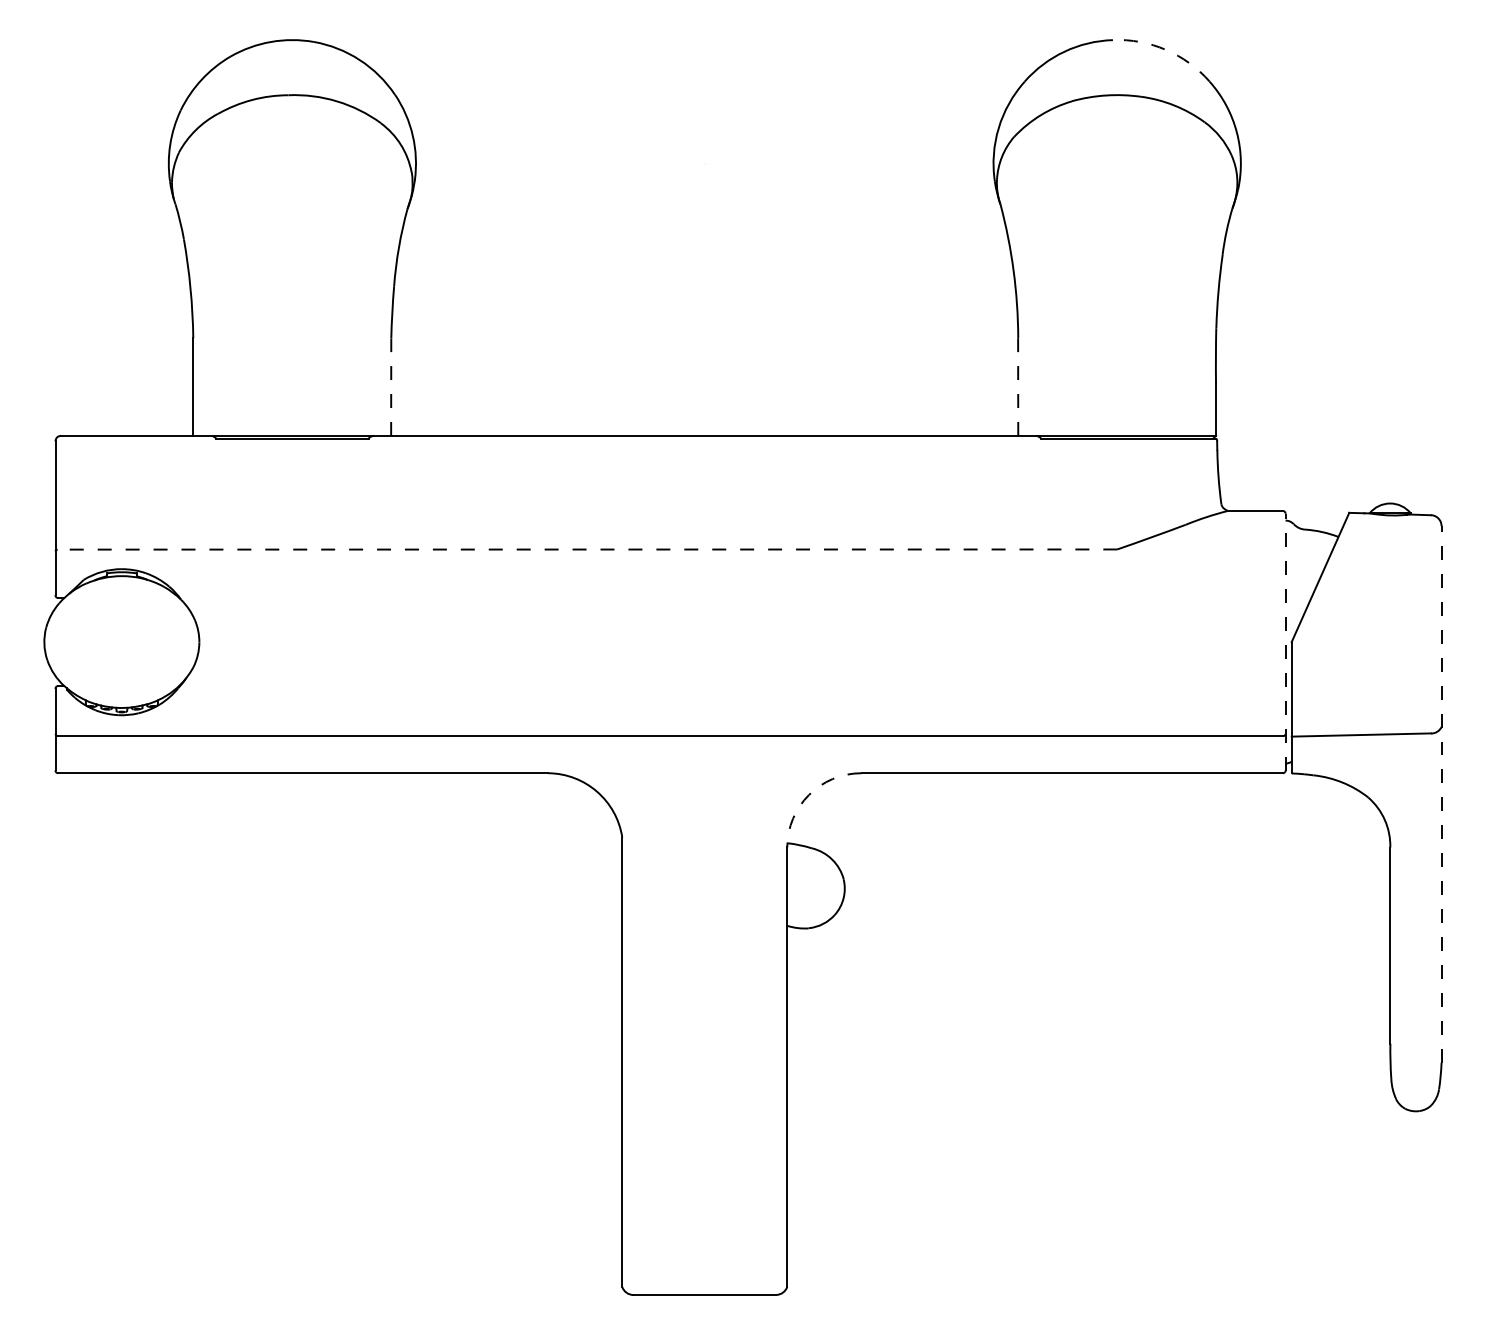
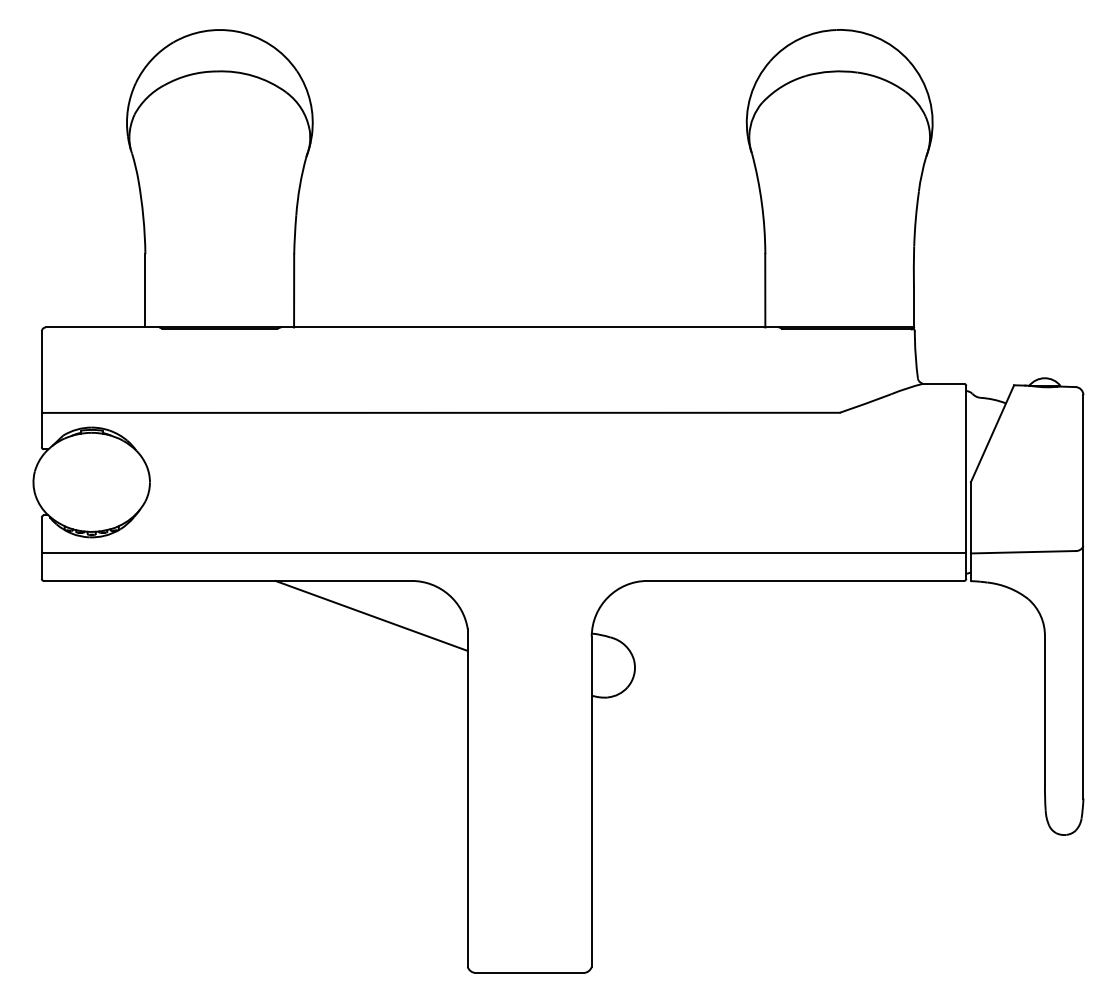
arc: (1166, 50) -> (876, 37), dashed -> solid
line: (391, 386) -> (294, 290), dashed -> solid
line: (1018, 386) -> (765, 290), dashed -> solid
line: (587, 549) -> (441, 412), dashed -> solid
line: (1285, 642) -> (966, 482), dashed -> solid
line: (1441, 793) -> (1083, 596), dashed -> solid
arc: (809, 795) -> (608, 597), dashed -> solid
line: (494, 819) -> (371, 615), added

